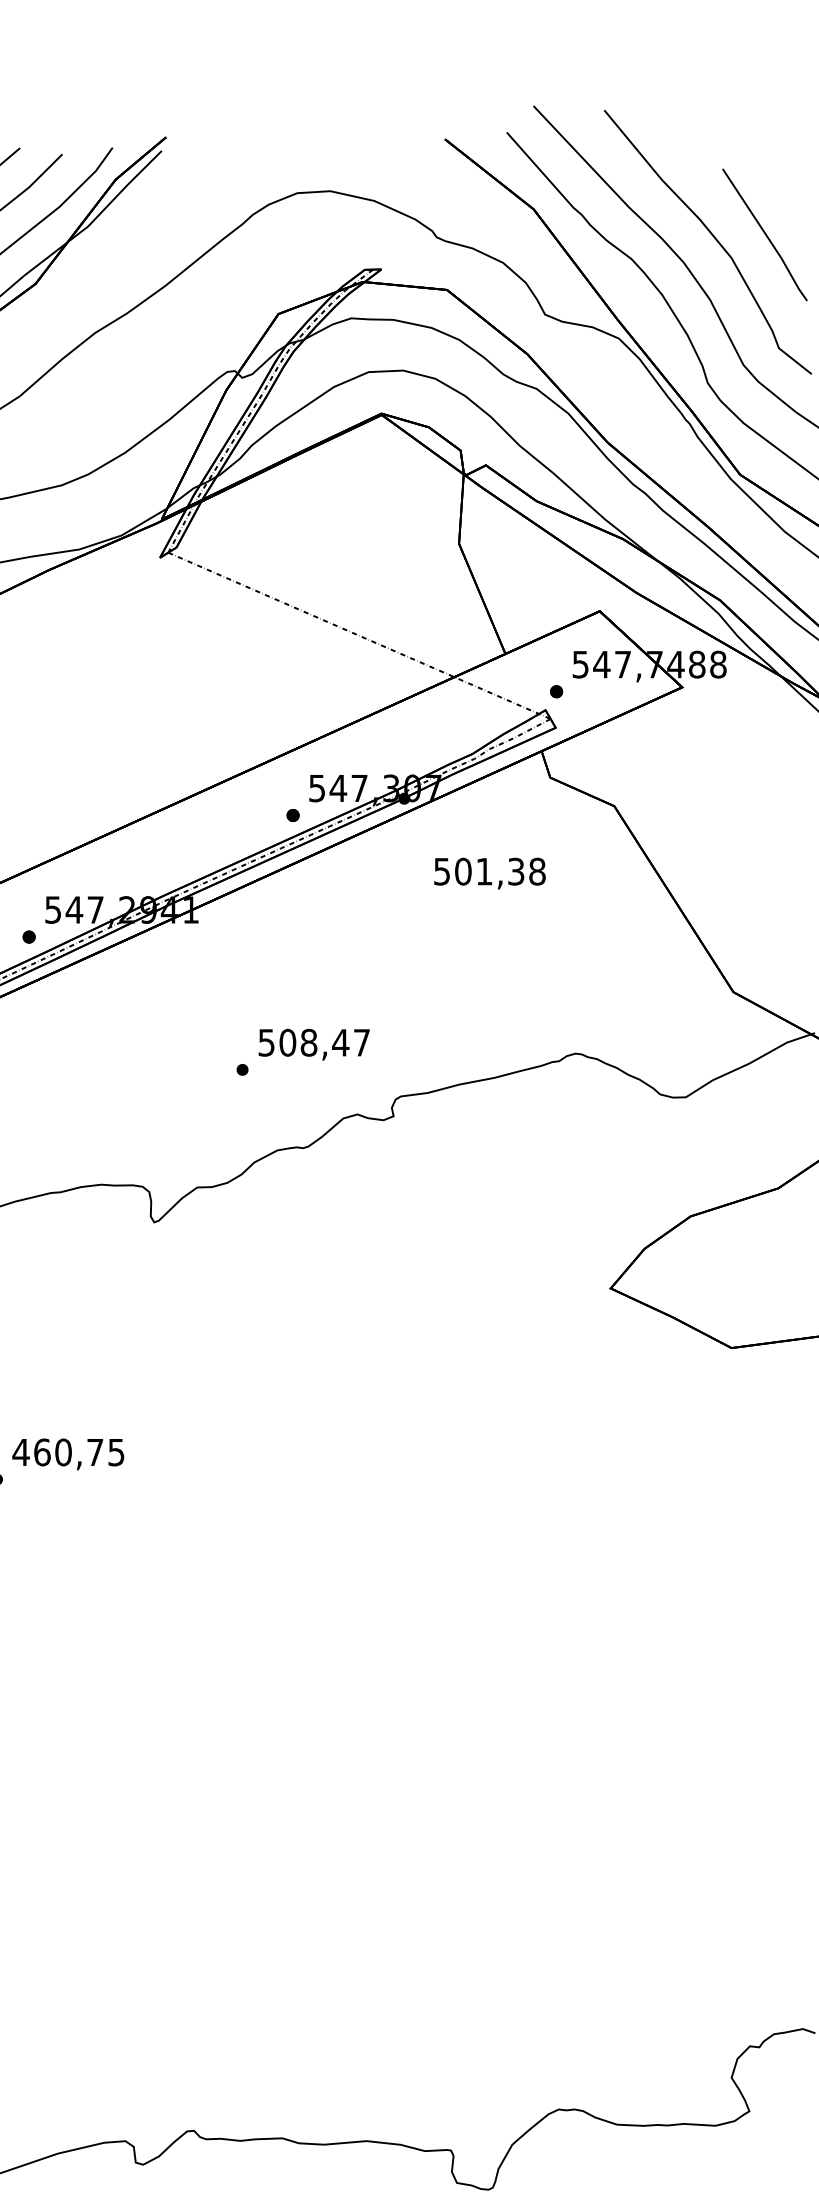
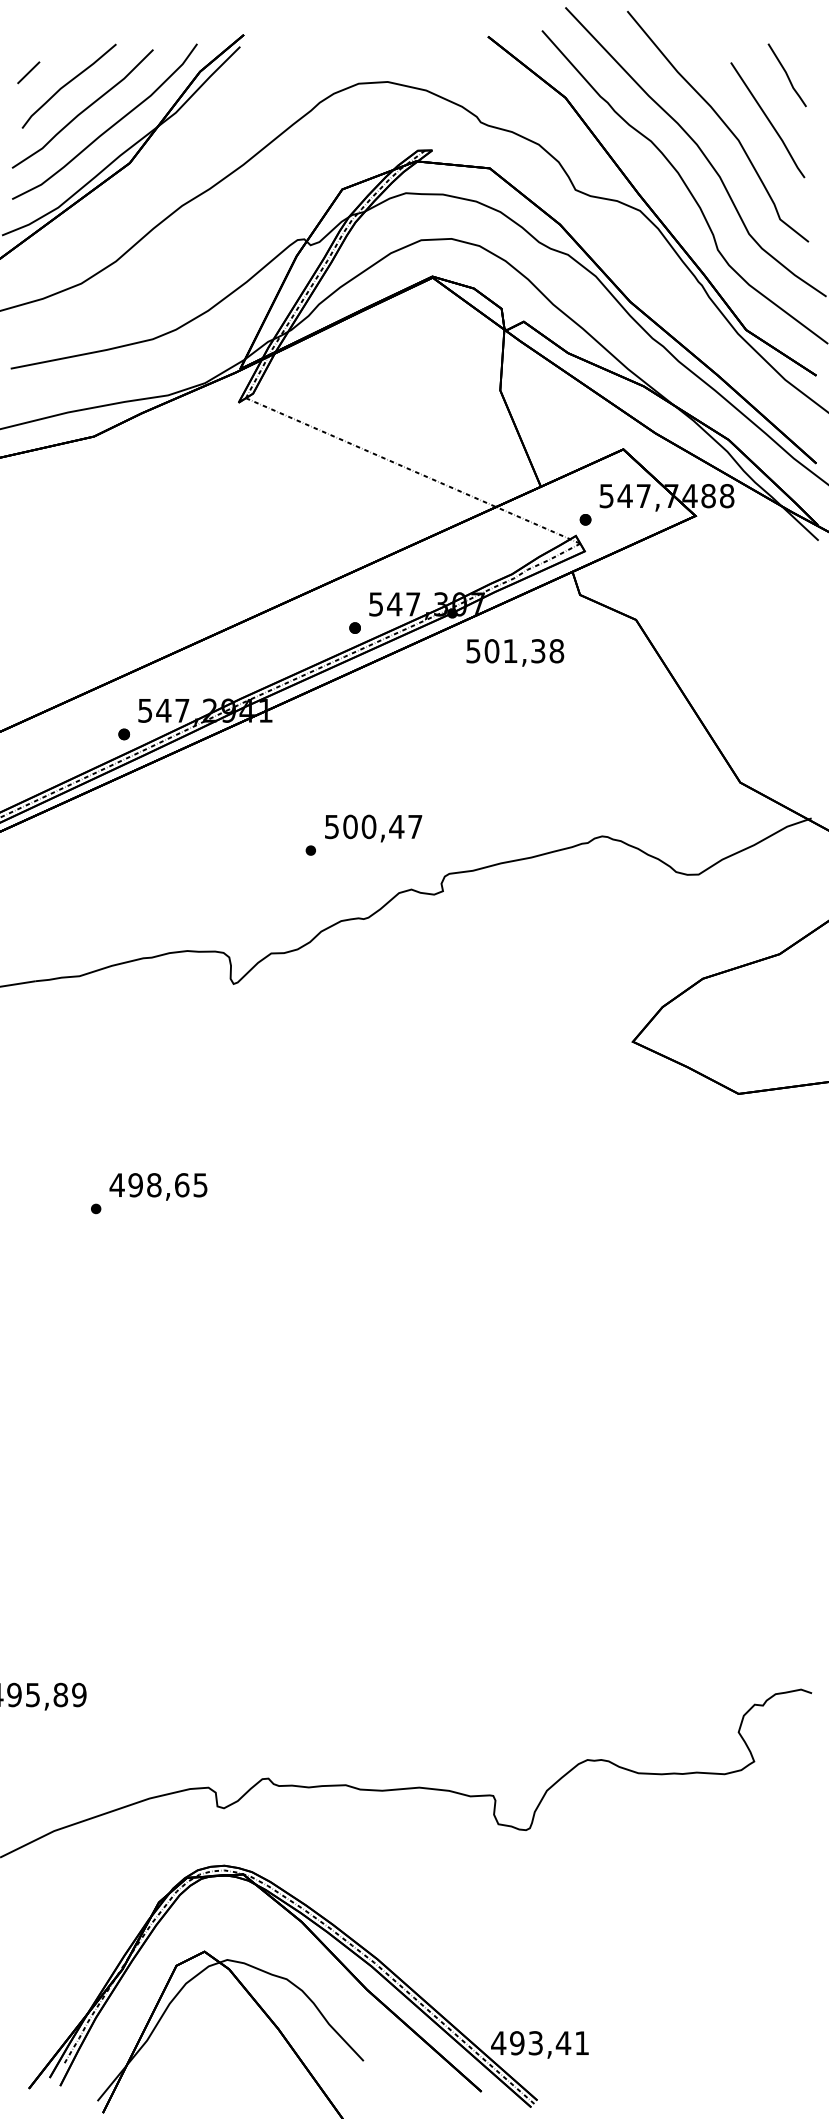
line: (786, 183) -> (786, 75), added
text: (490, 873) -> (515, 652), moved
text: (308, 1042) -> (368, 826), 508,47 -> 500,47
text: (68, 1452) -> (158, 1185), 460,75 -> 498,65

